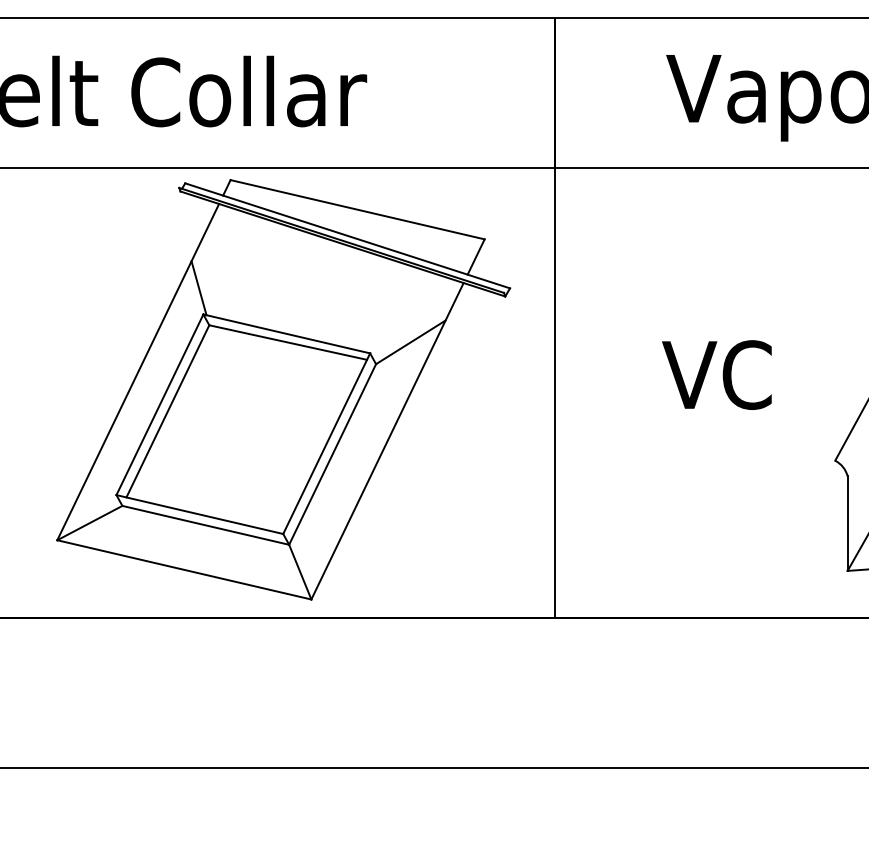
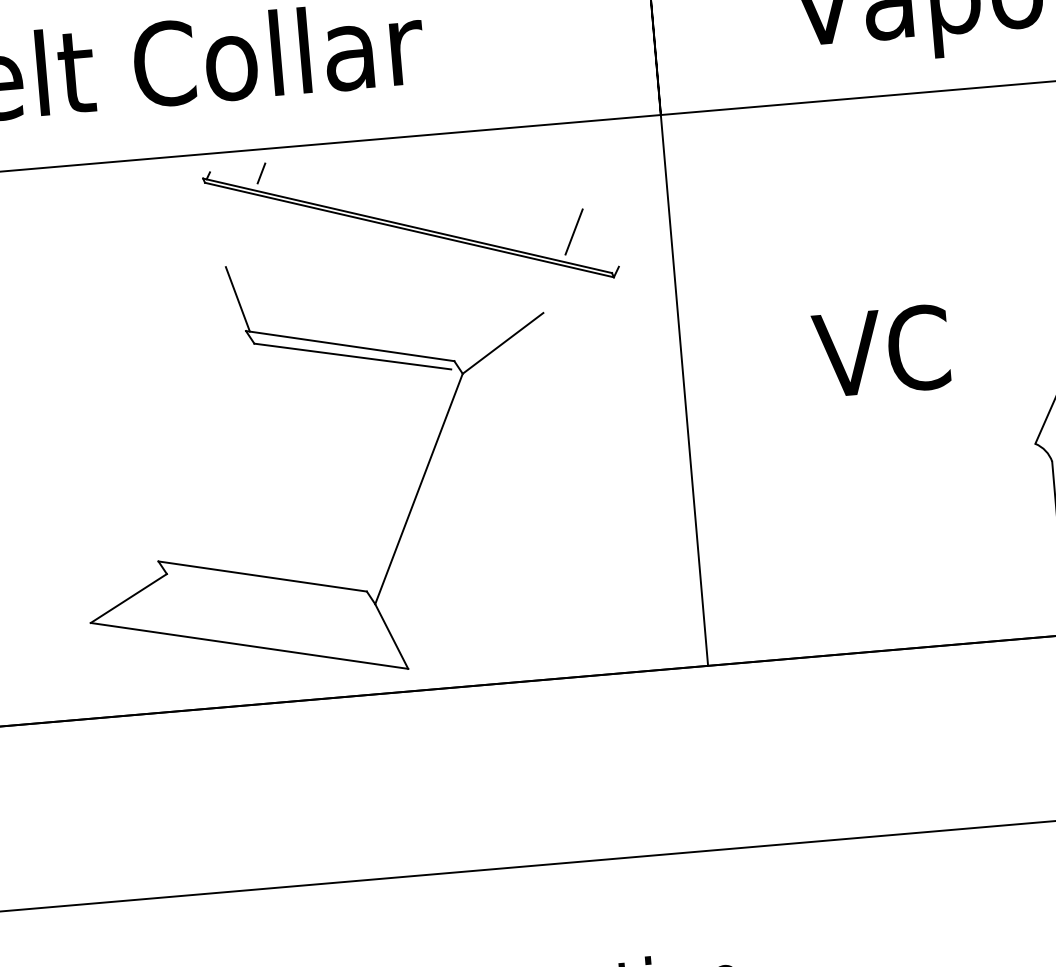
line: (357, 209) -> (423, 186), removed
line: (347, 235) -> (414, 219), removed
line: (138, 371) -> (172, 407), removed
line: (159, 404) -> (201, 445), removed
line: (167, 411) -> (212, 453), removed
line: (387, 441) -> (484, 467), removed
line: (326, 443) -> (410, 476), removed
line: (205, 524) -> (270, 588), removed

